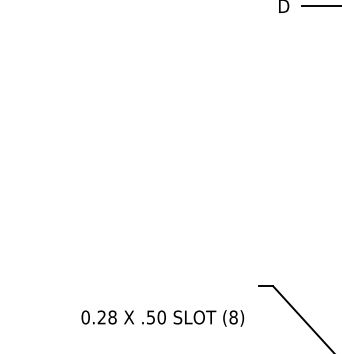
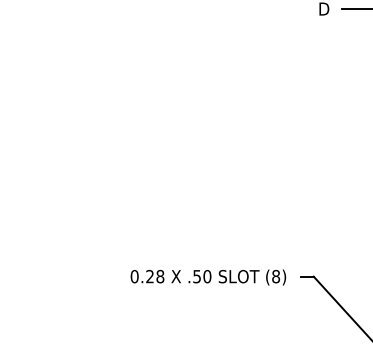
text: (162, 318) -> (208, 277), moved

